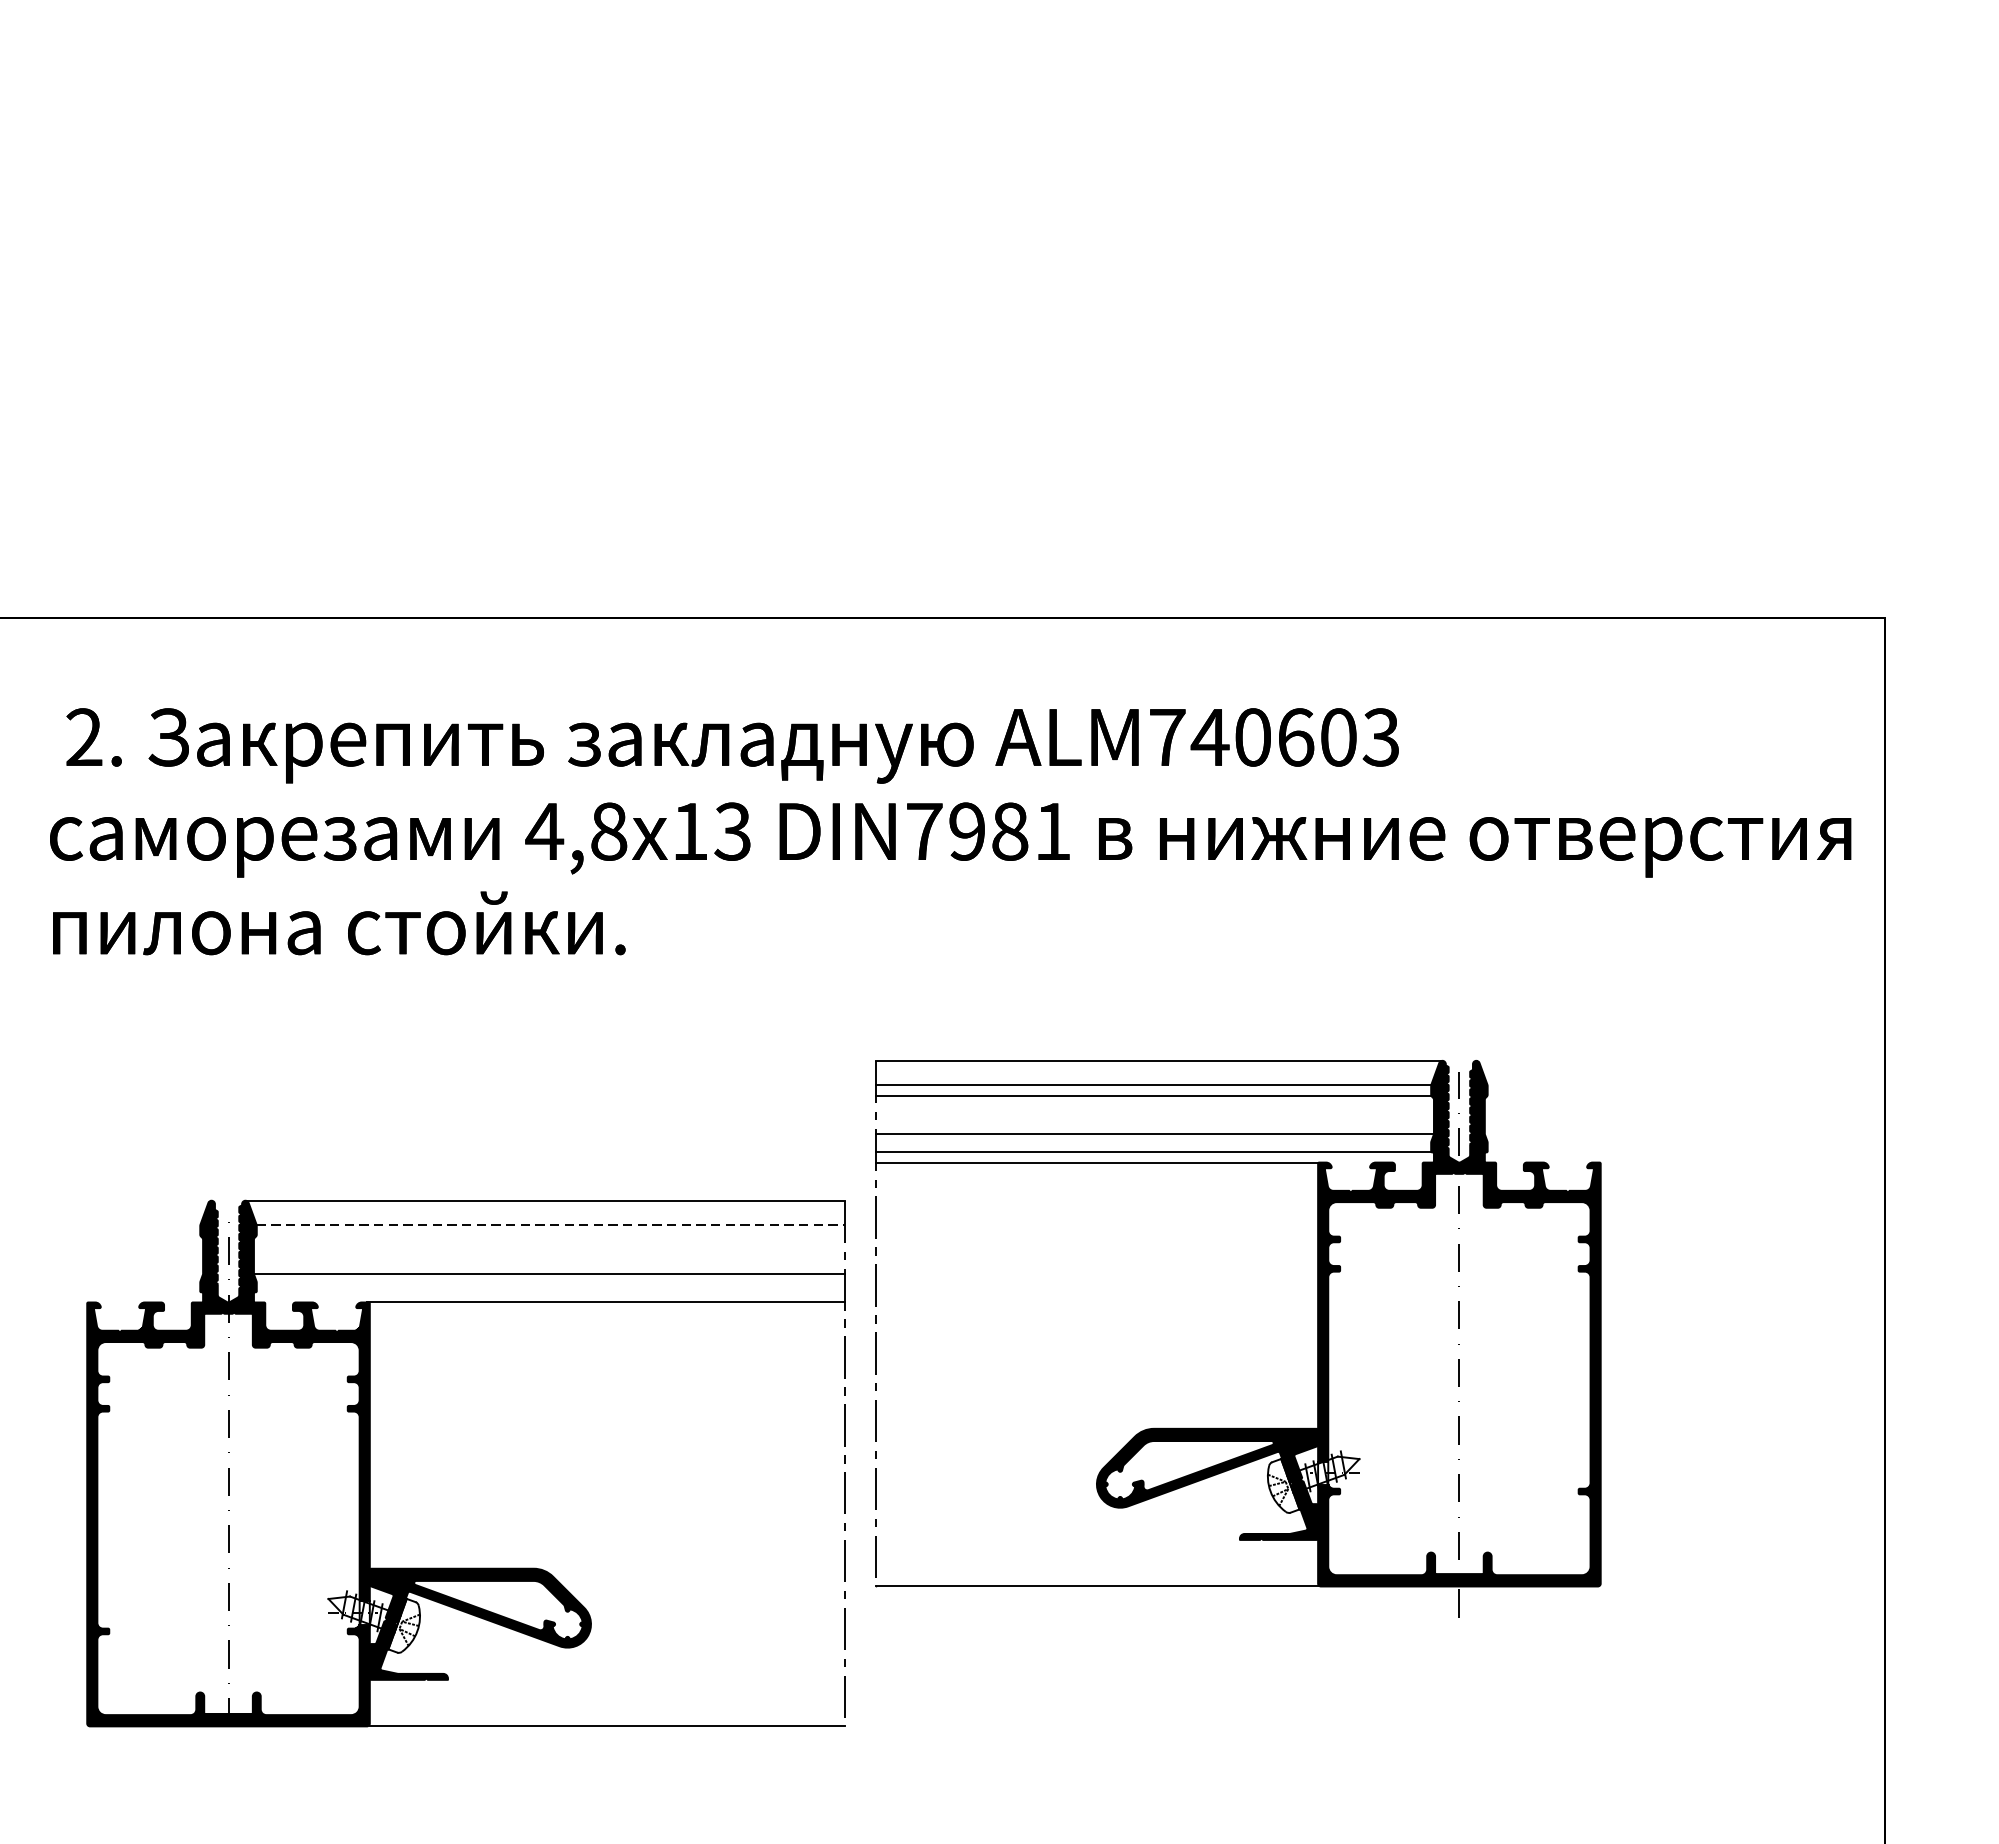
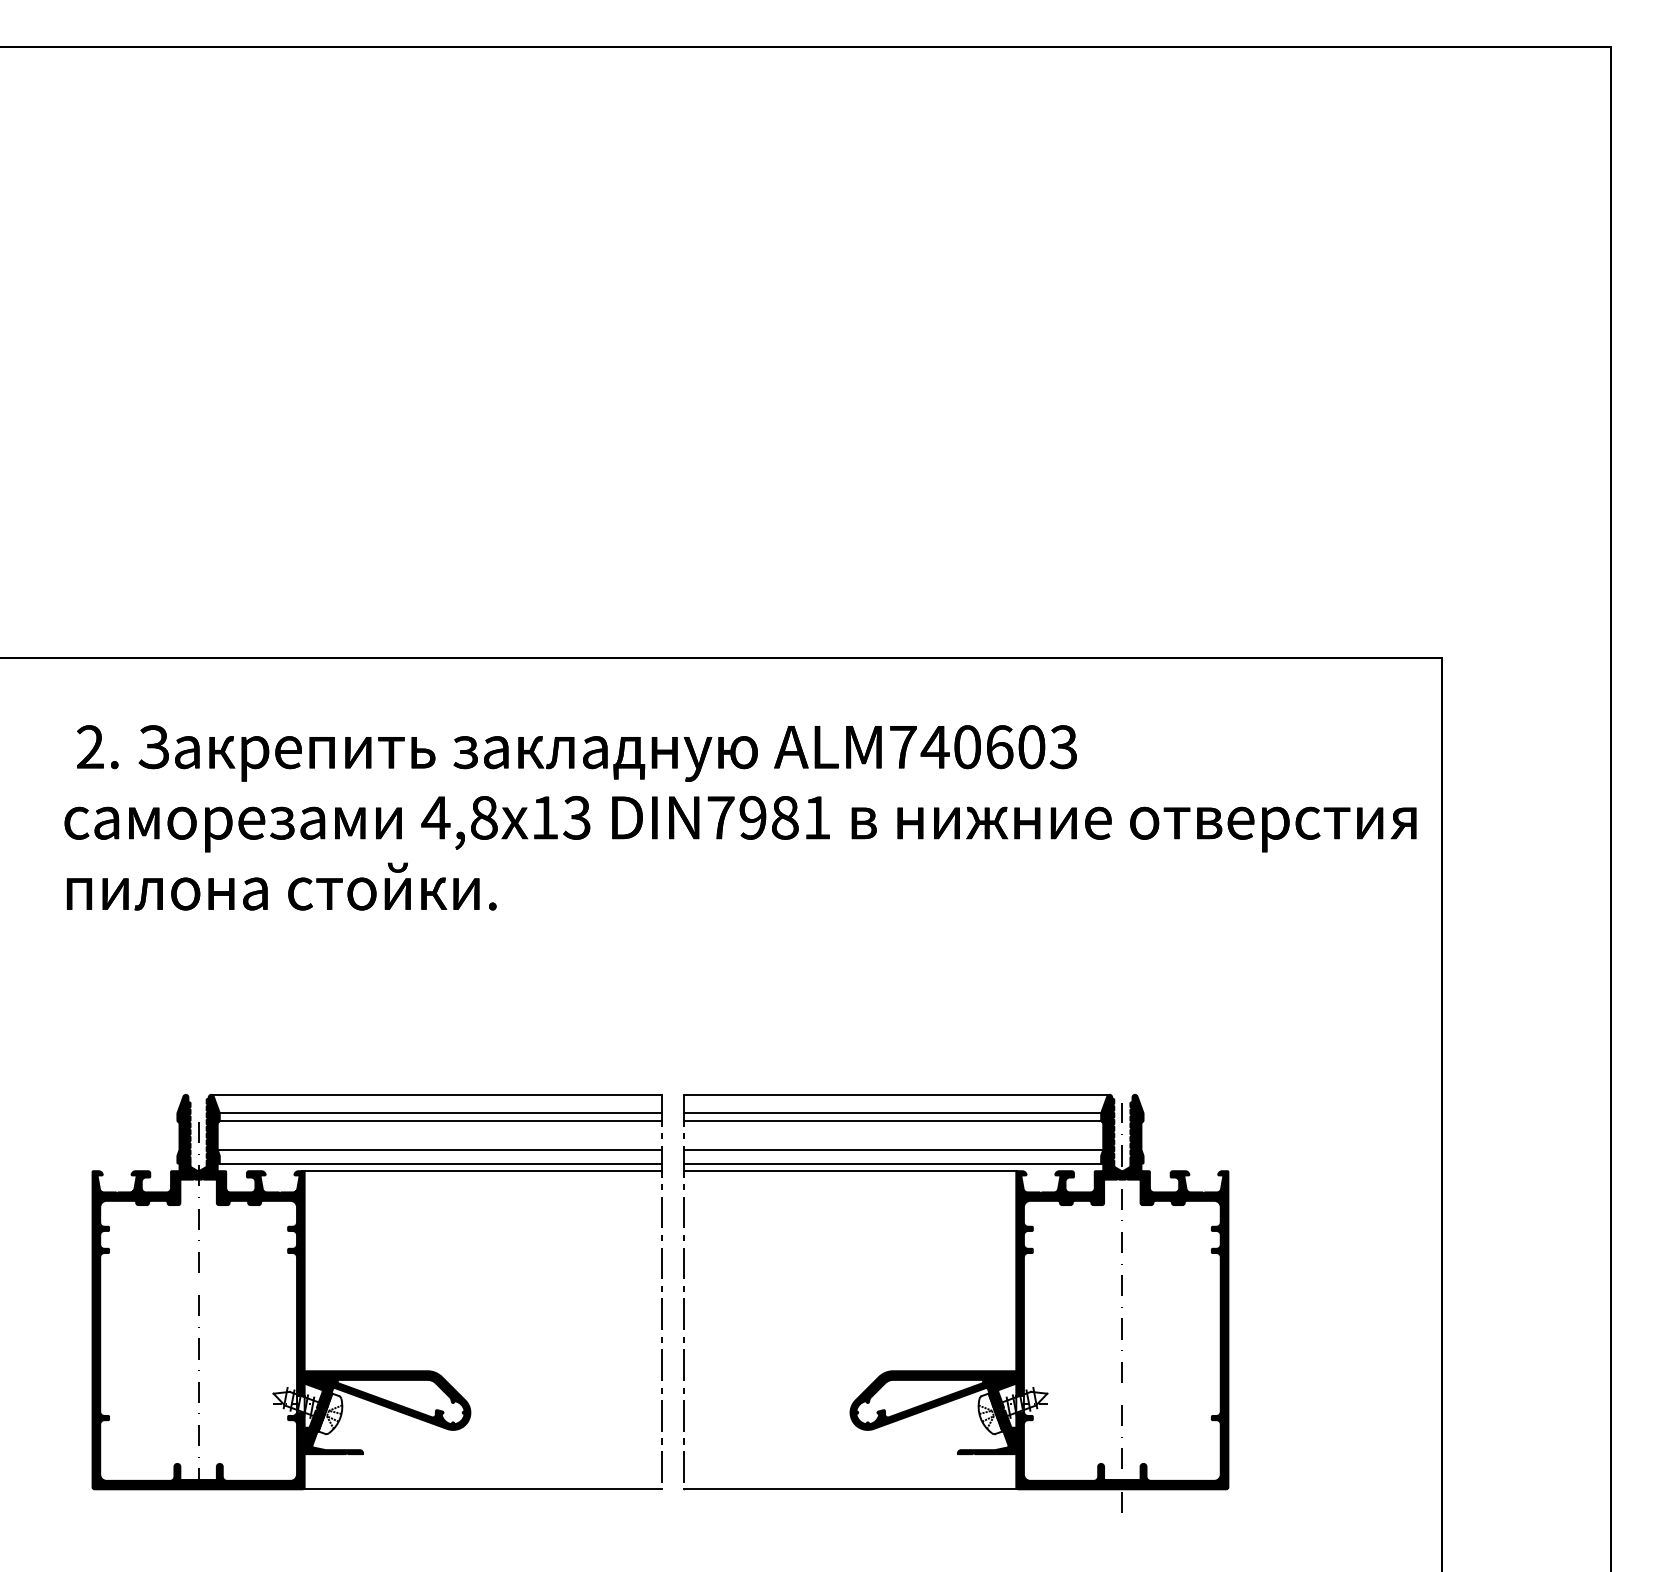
line: (550, 1225) -> (440, 1113), dashed -> solid
line: (550, 1236) -> (440, 1121), added
line: (549, 1292) -> (439, 1163), added
part: (1317, 1338) -> (1015, 1303), moved

